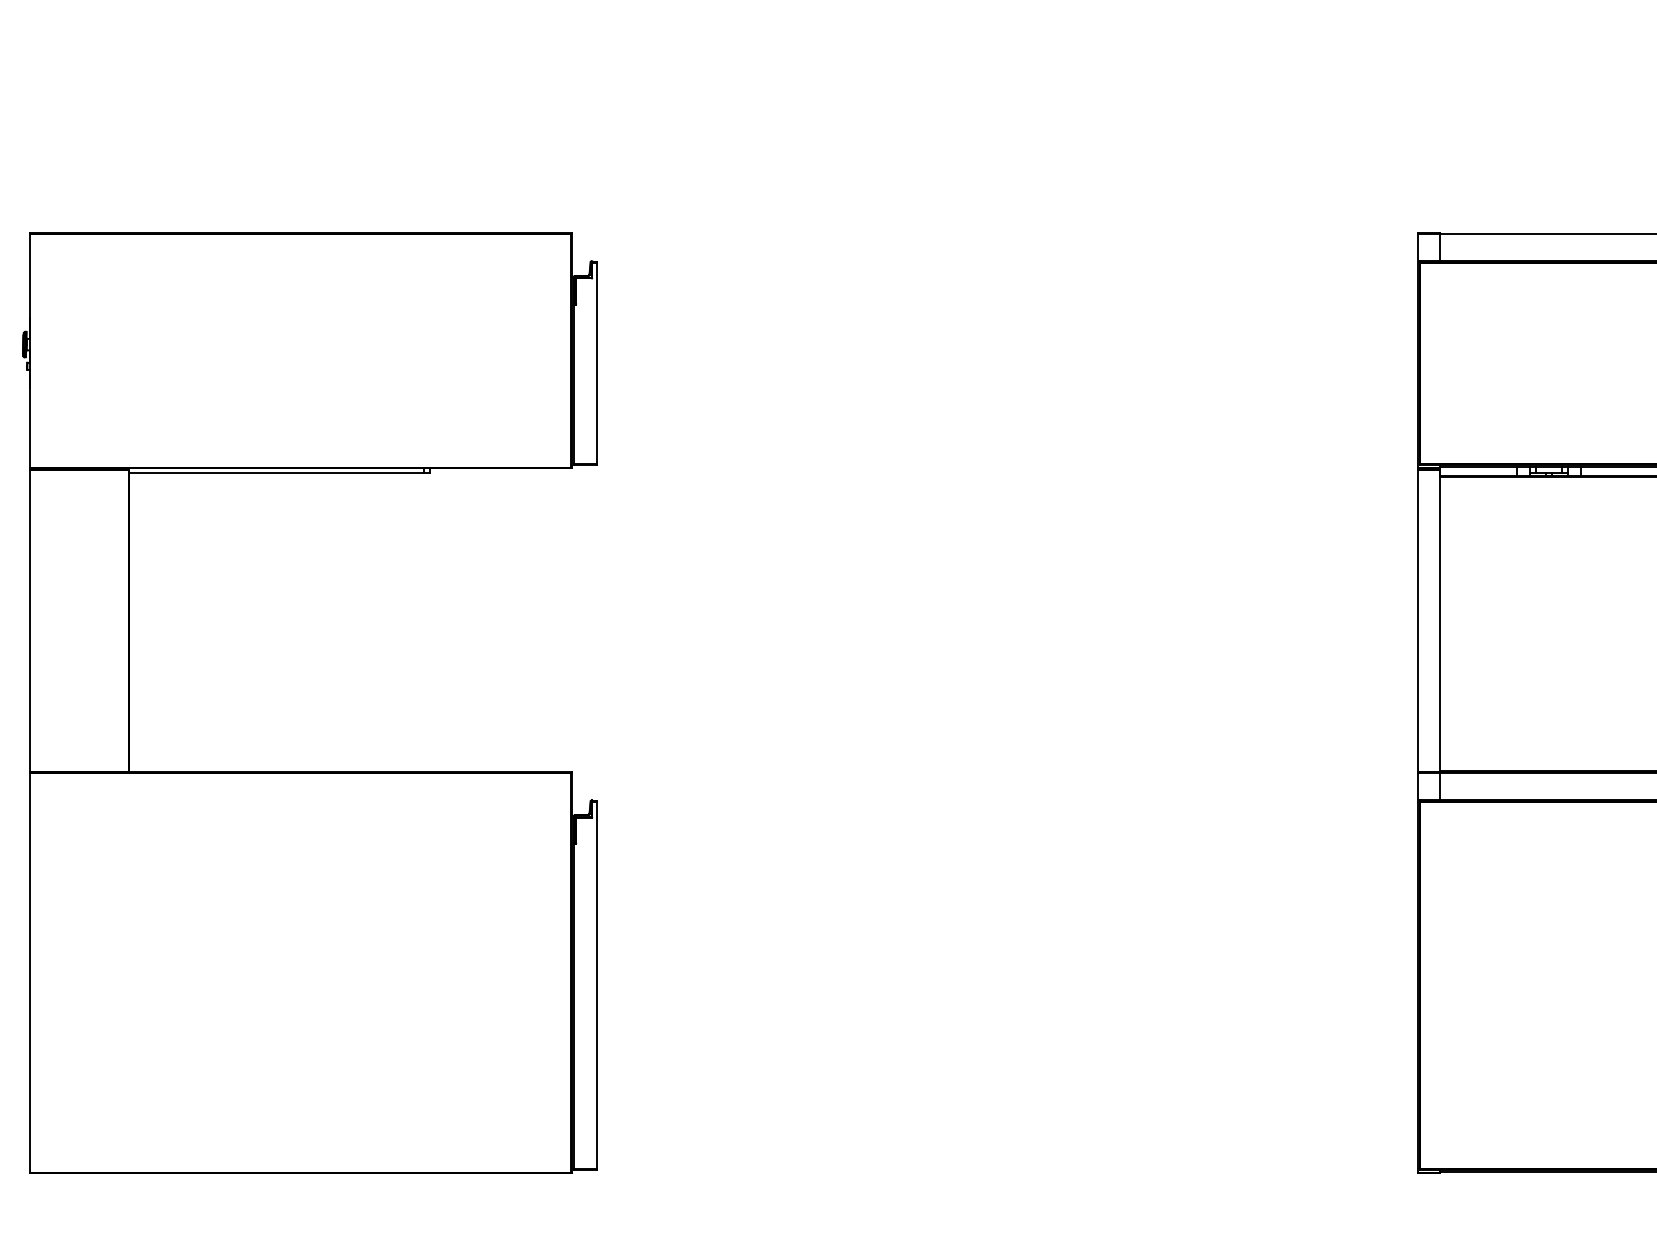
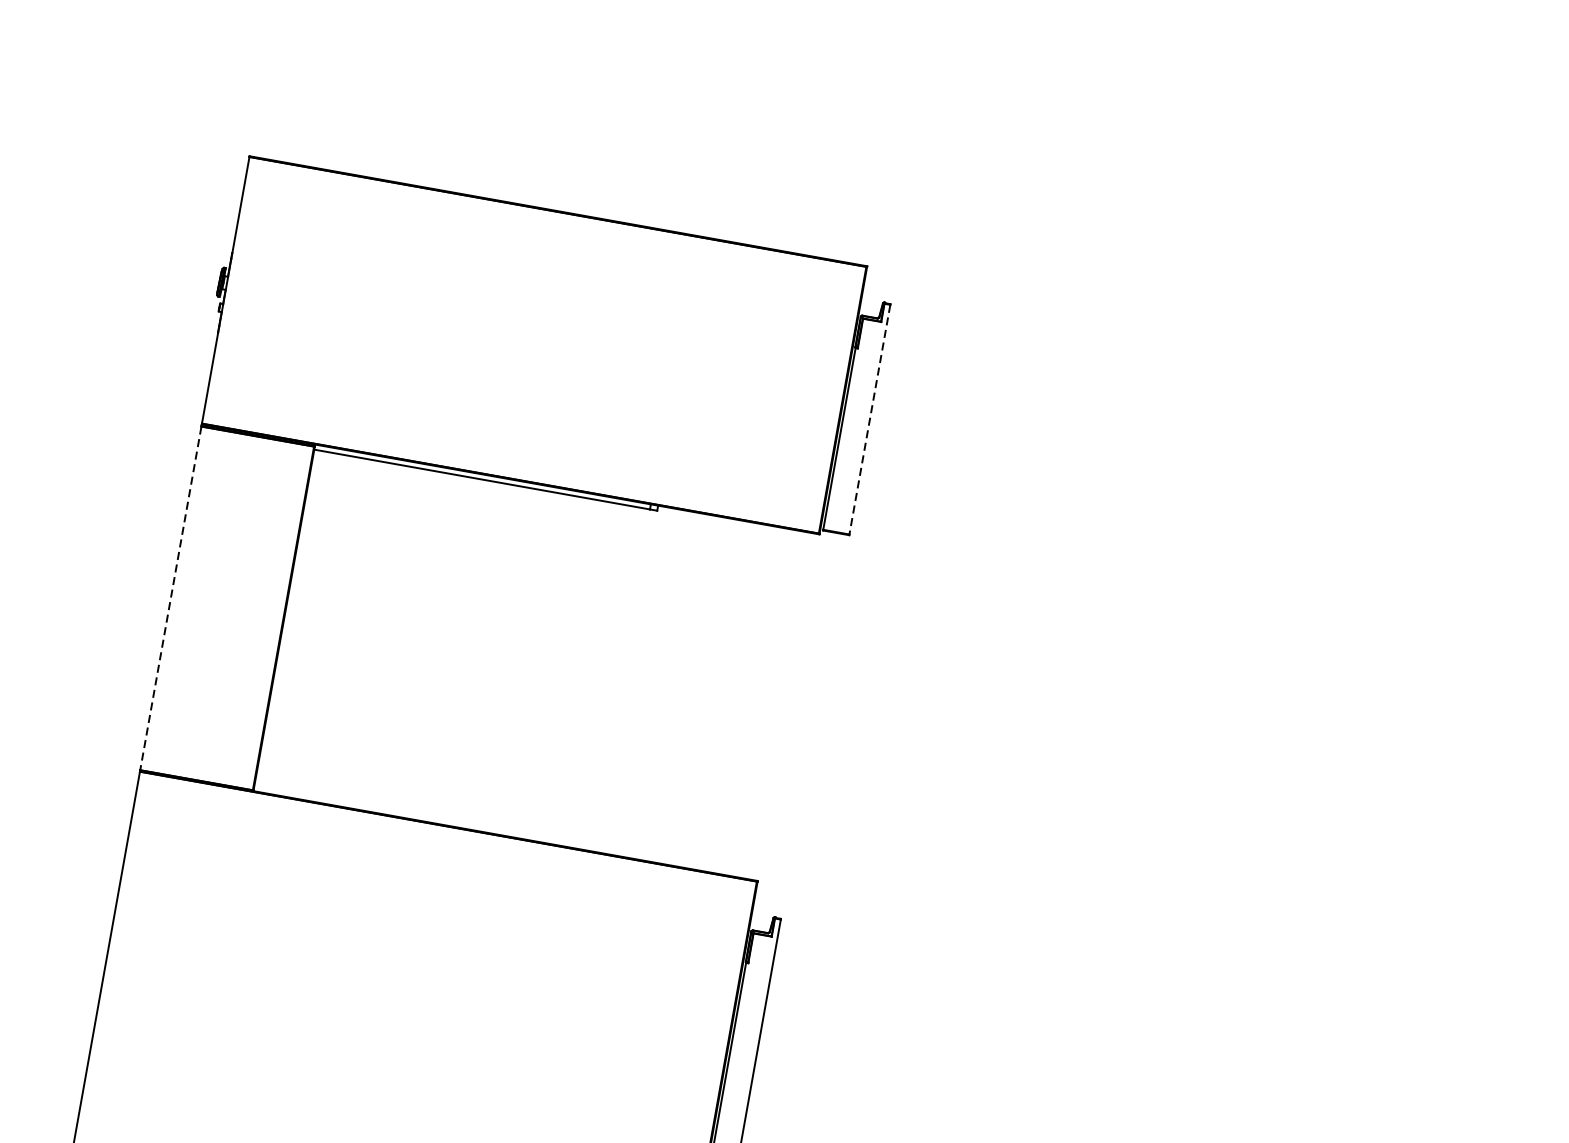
line: (597, 363) -> (870, 420), solid -> dashed
line: (29, 621) -> (170, 598), solid -> dashed

